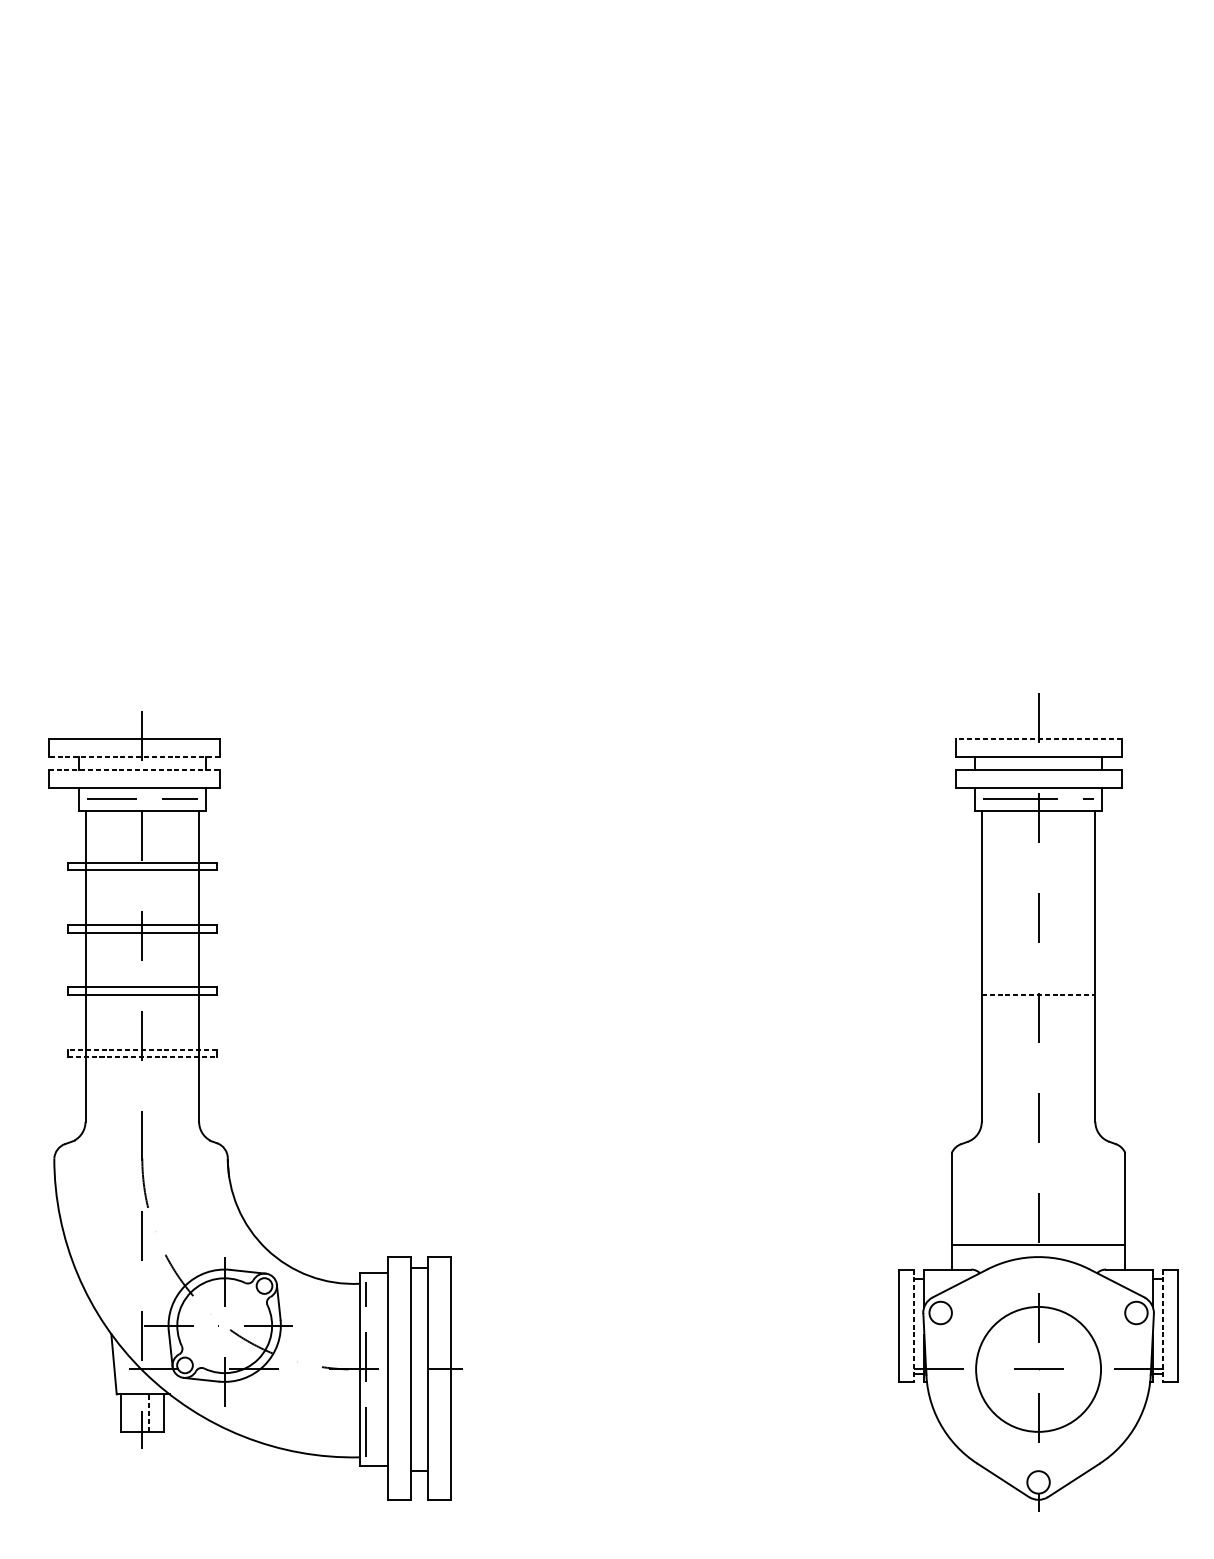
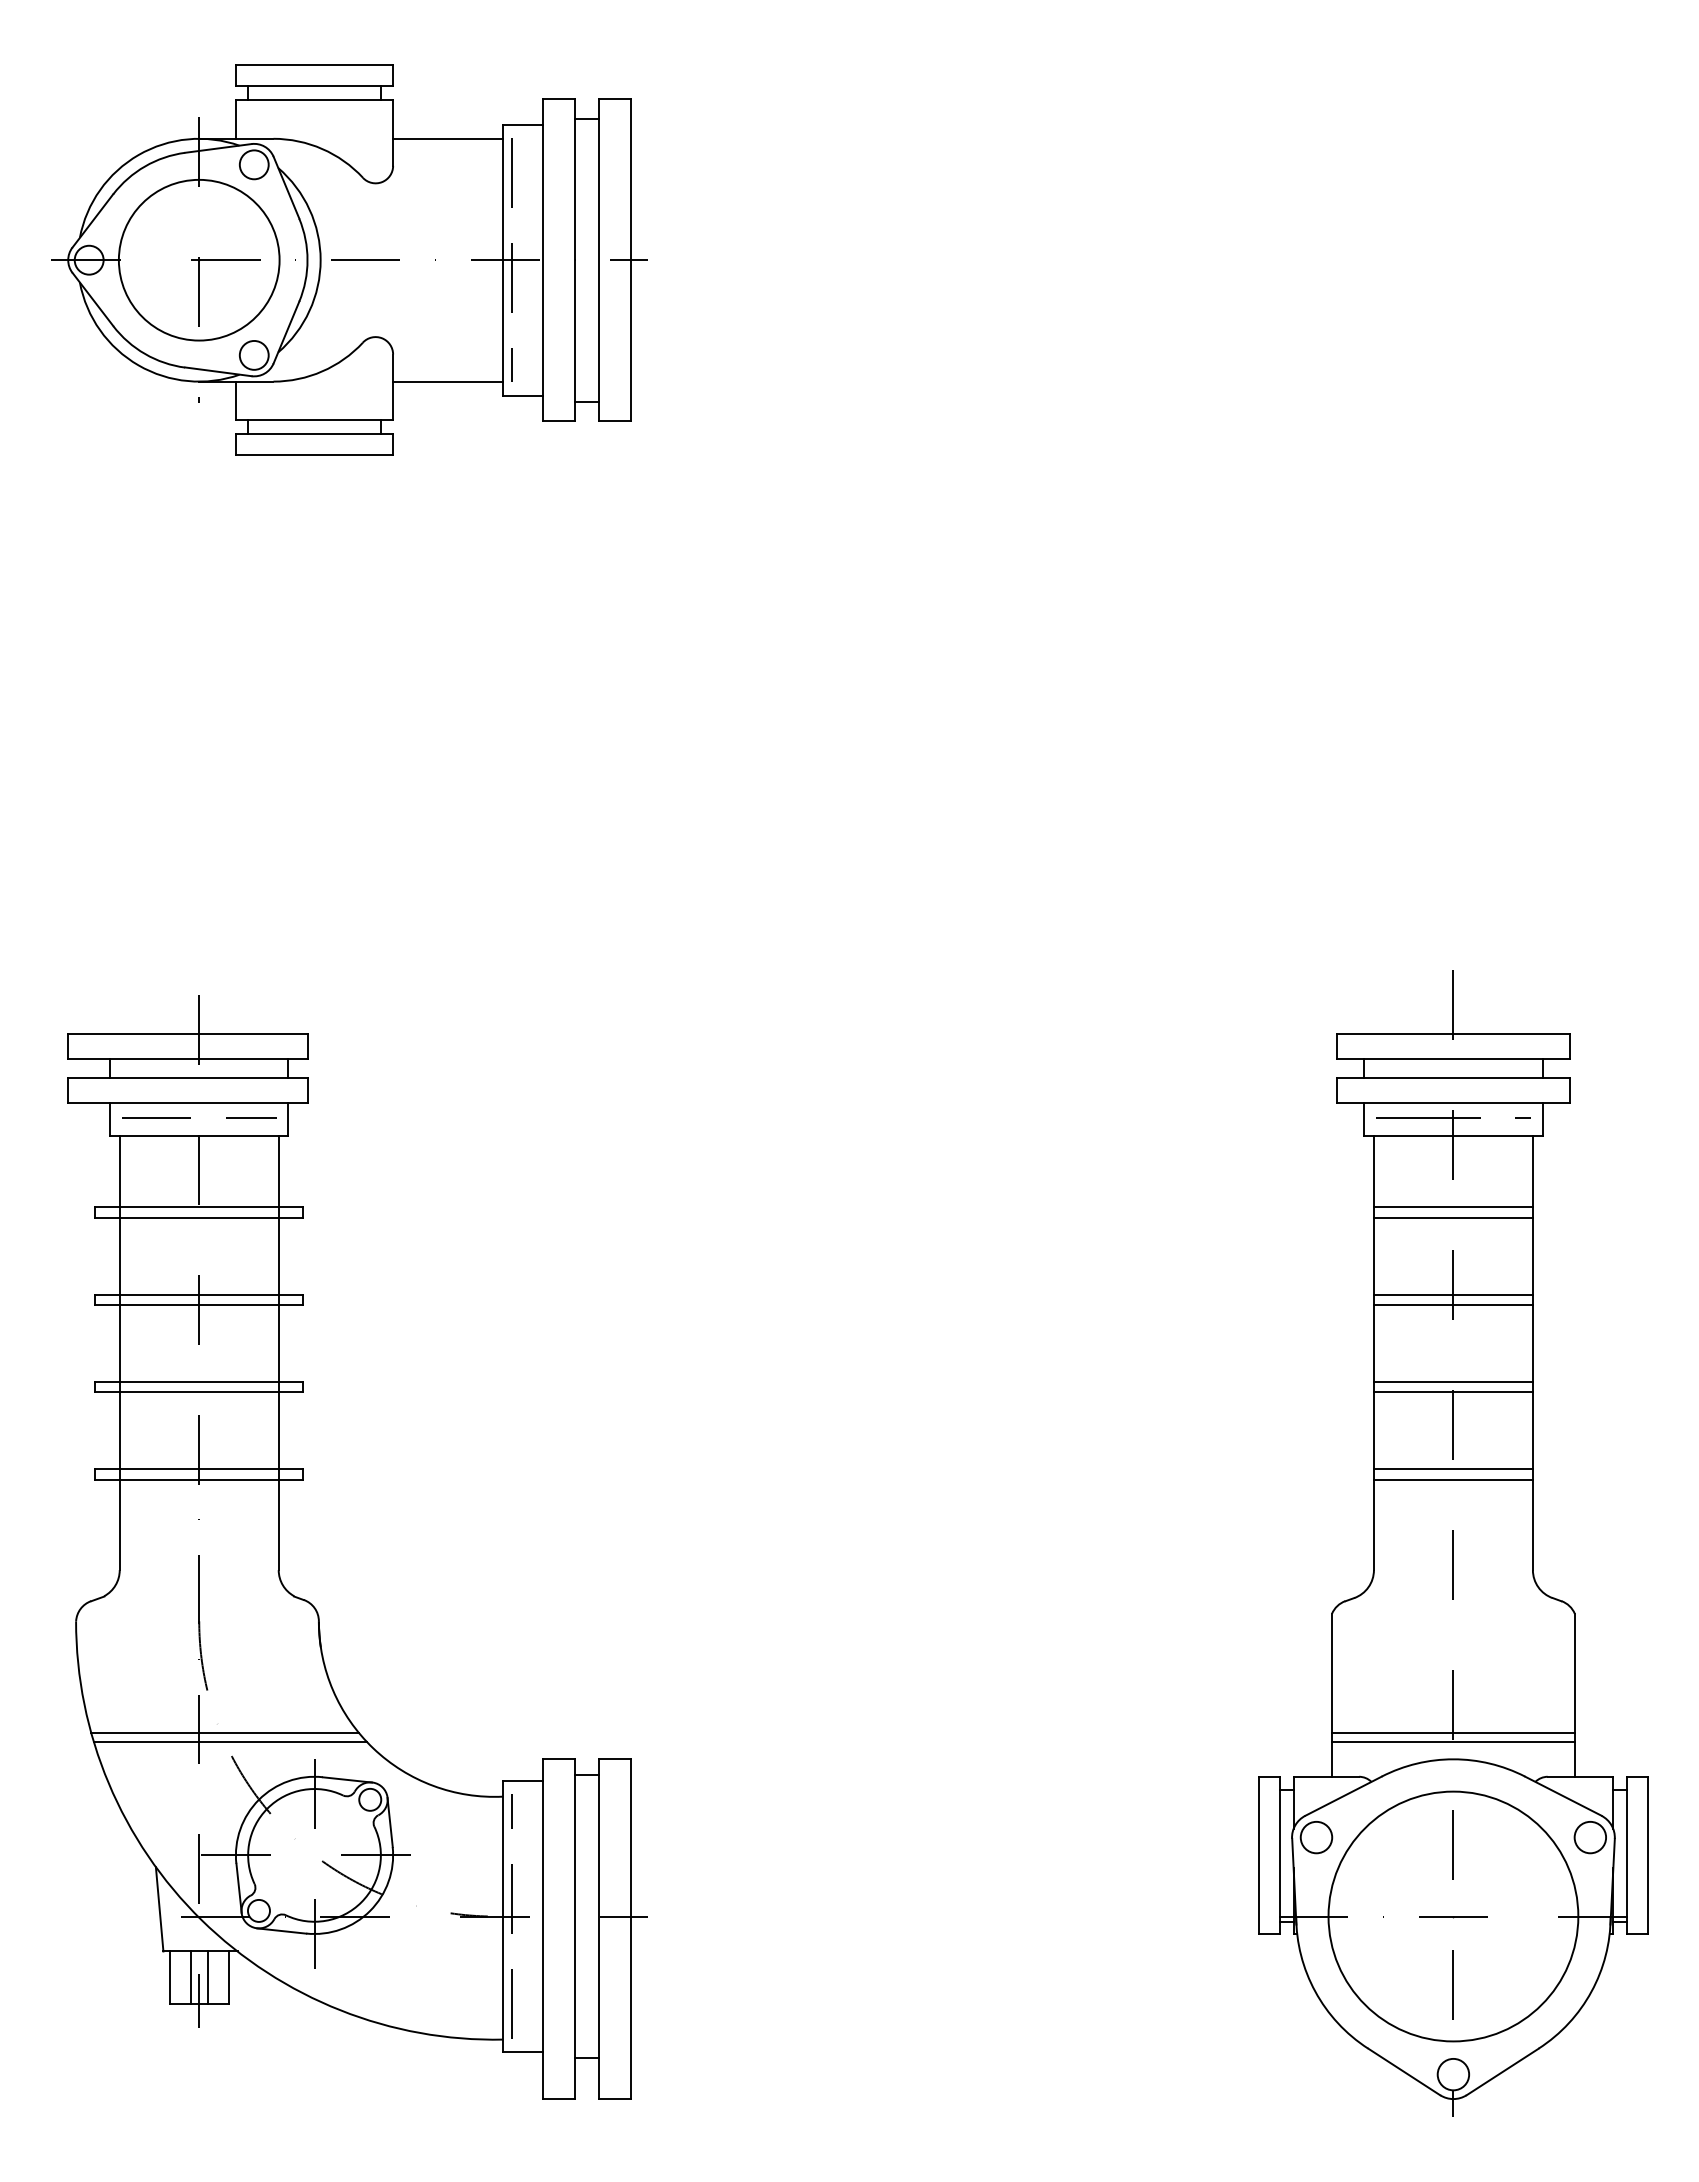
part: (249, 185) -> (349, 259), added
line: (1037, 739) -> (1452, 1034), dashed -> solid
line: (133, 756) -> (187, 1058), dashed -> solid
line: (133, 770) -> (187, 1078), dashed -> solid
line: (1037, 862) -> (1452, 1207), added
line: (1037, 869) -> (1452, 1217), added
line: (1037, 924) -> (1452, 1294), added
line: (1037, 932) -> (1452, 1305), added
line: (1037, 987) -> (1452, 1382), added
line: (1038, 994) -> (1453, 1392), dashed -> solid
line: (142, 1049) -> (199, 1469), dashed -> solid
line: (1037, 1049) -> (1452, 1469), added
line: (142, 1057) -> (199, 1479), dashed -> solid
line: (1037, 1057) -> (1452, 1479), added
line: (161, 1238) -> (225, 1733), added
line: (1038, 1238) -> (1453, 1733), added
line: (163, 1244) -> (229, 1741), added
line: (914, 1325) -> (1279, 1855), dashed -> solid
line: (1162, 1325) -> (1627, 1855), dashed -> solid
circle: (1038, 1369) -> (1453, 1916), size x1.43
line: (136, 1412) -> (190, 1977), added
line: (148, 1412) -> (207, 1977), dashed -> solid

